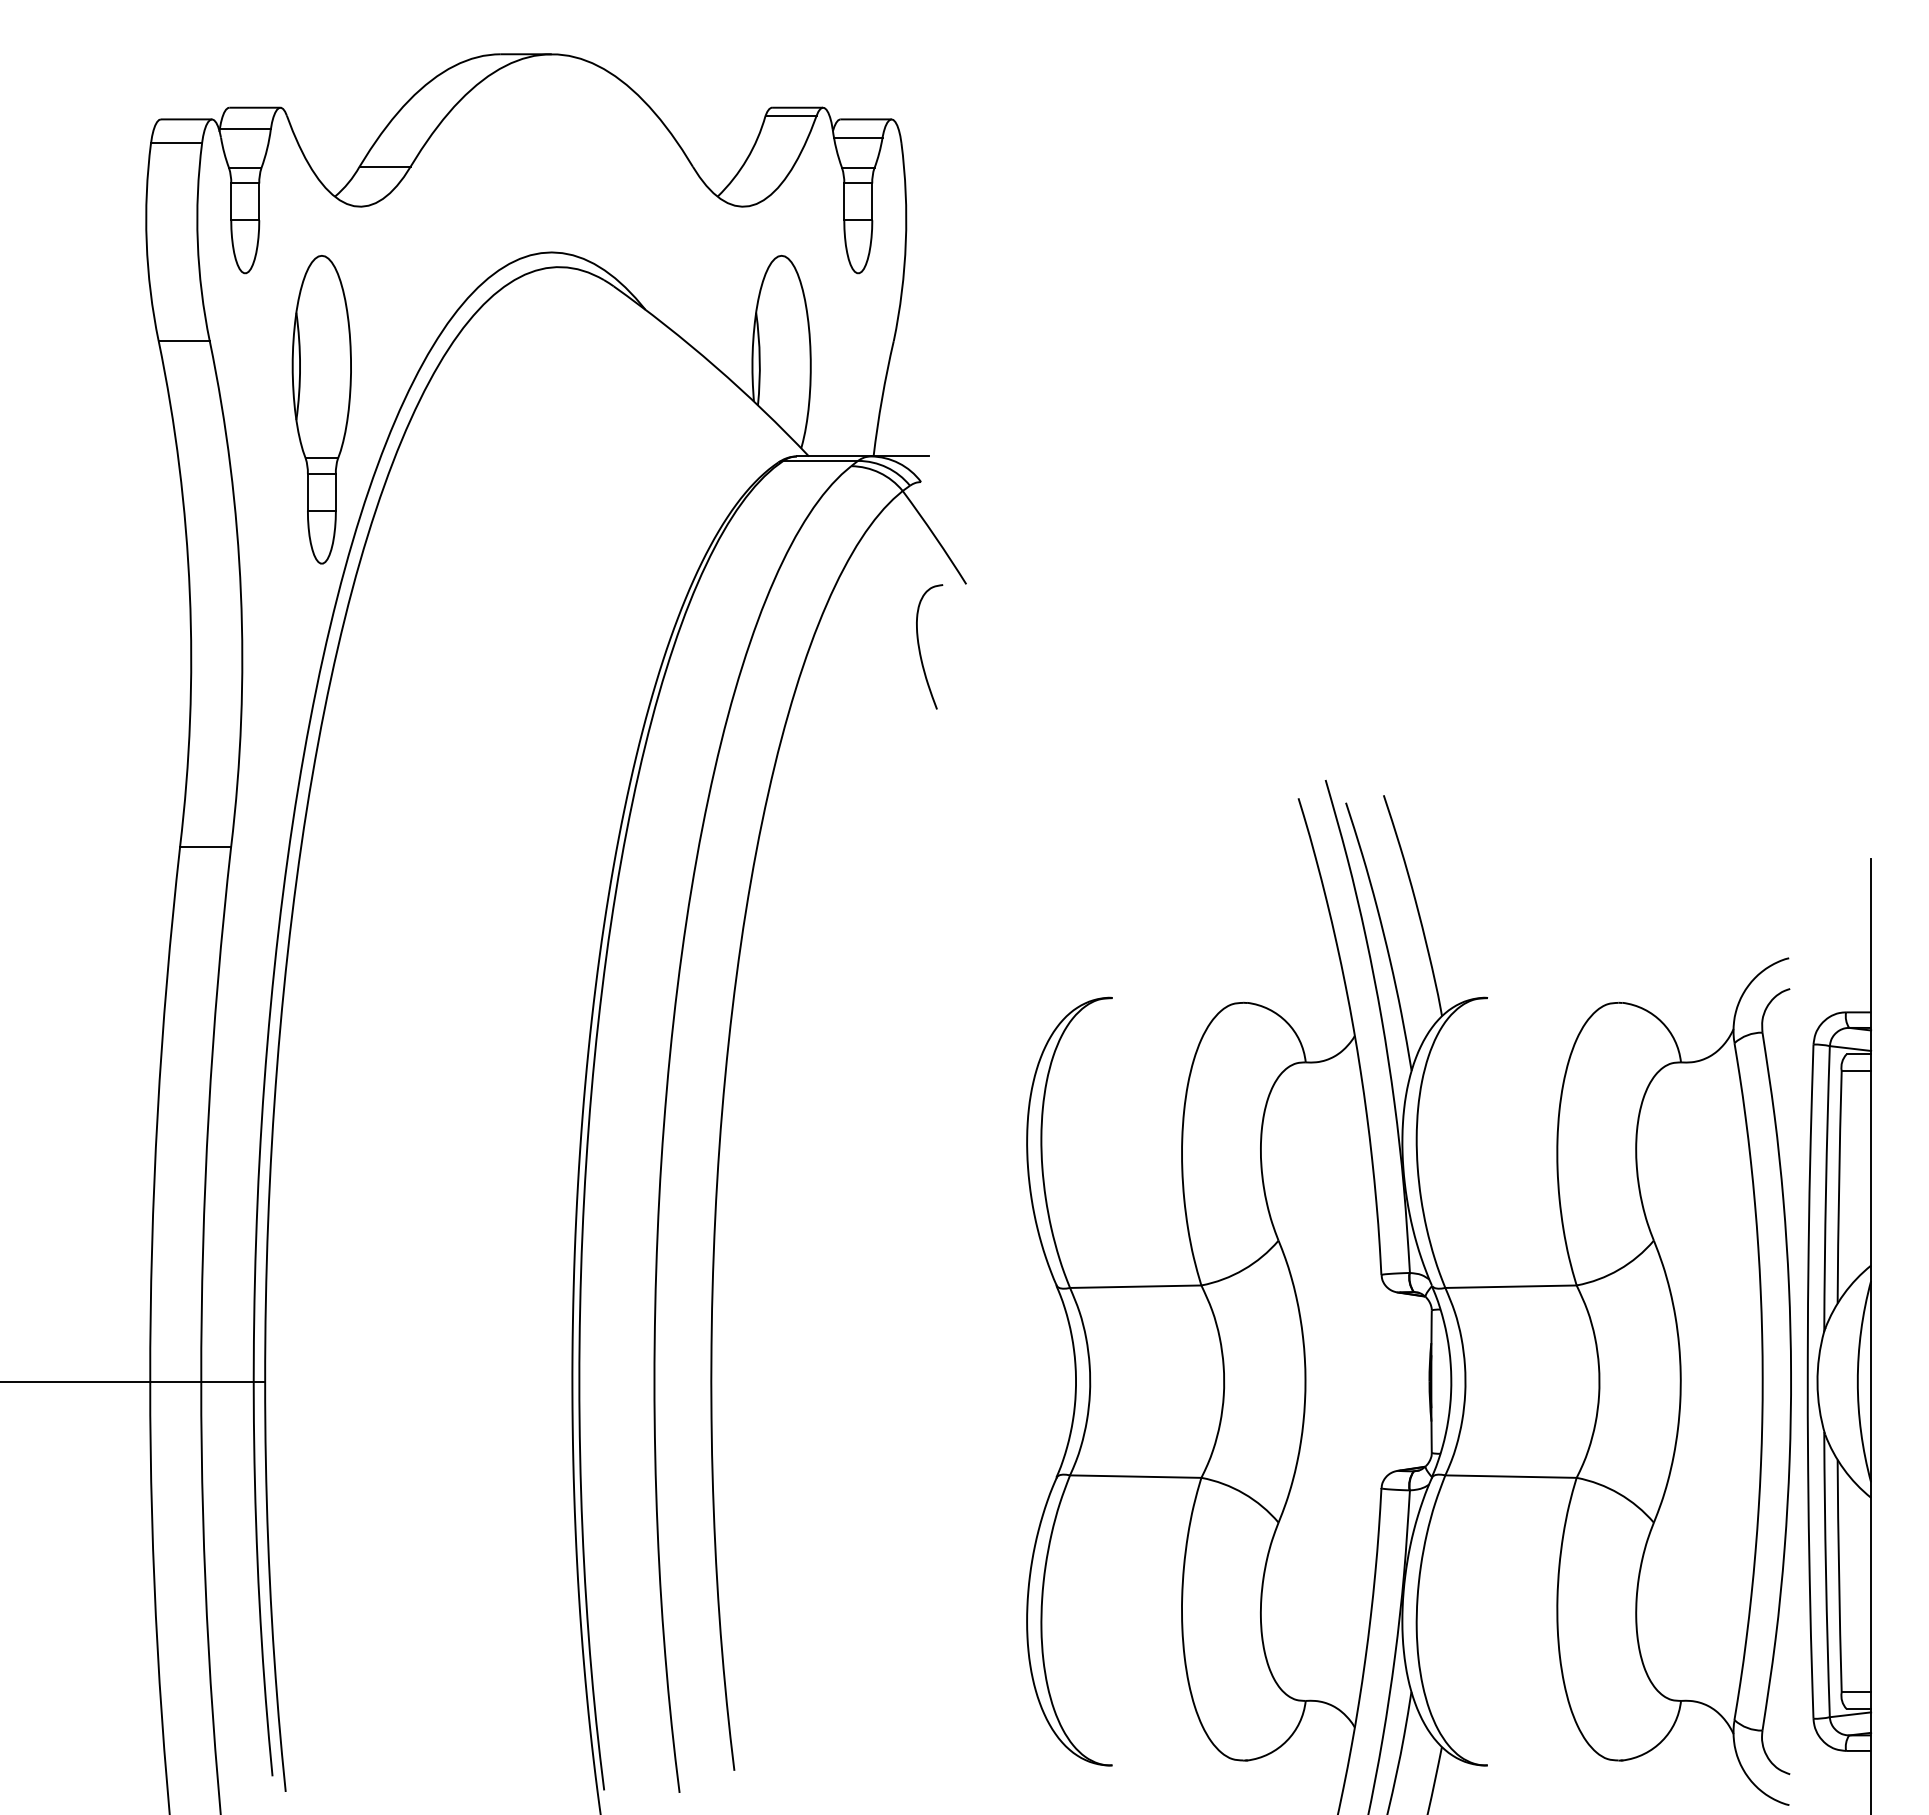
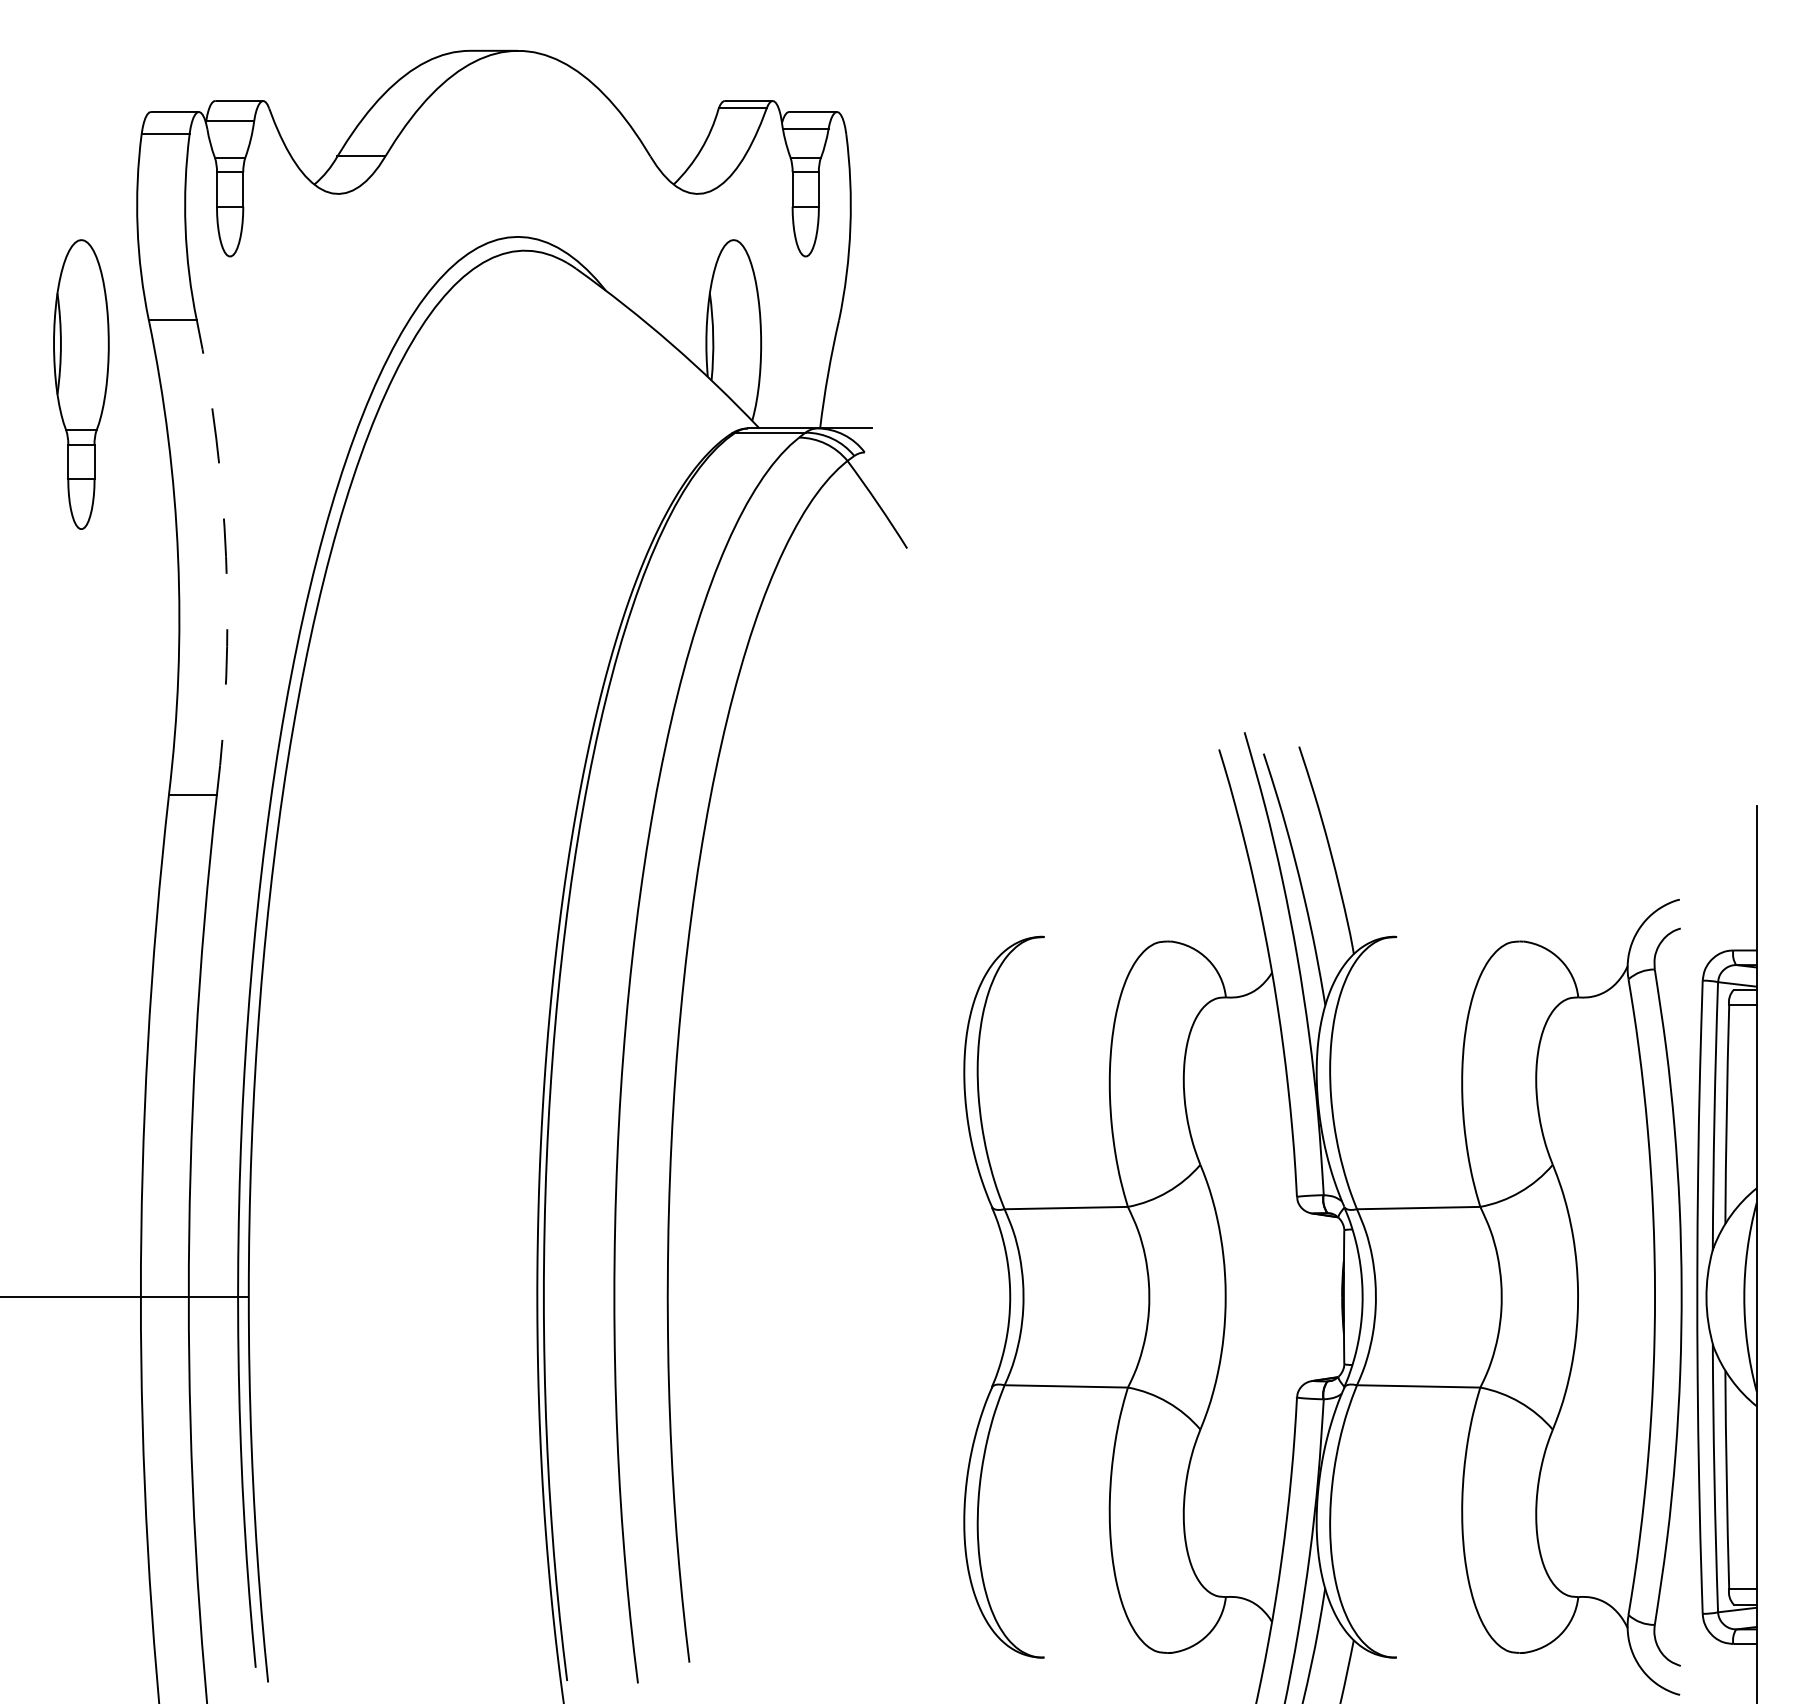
part: (321, 409) -> (81, 384), moved
arc: (240, 593) -> (225, 557), solid -> dashed
curve: (920, 648) -> (864, 608), removed

